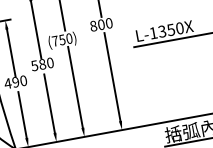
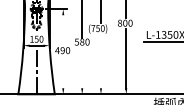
line: (11, 52) -> (63, 30), removed
line: (74, 88) -> (100, 61), removed
line: (50, 103) -> (82, 68), removed
line: (23, 116) -> (63, 73), removed

